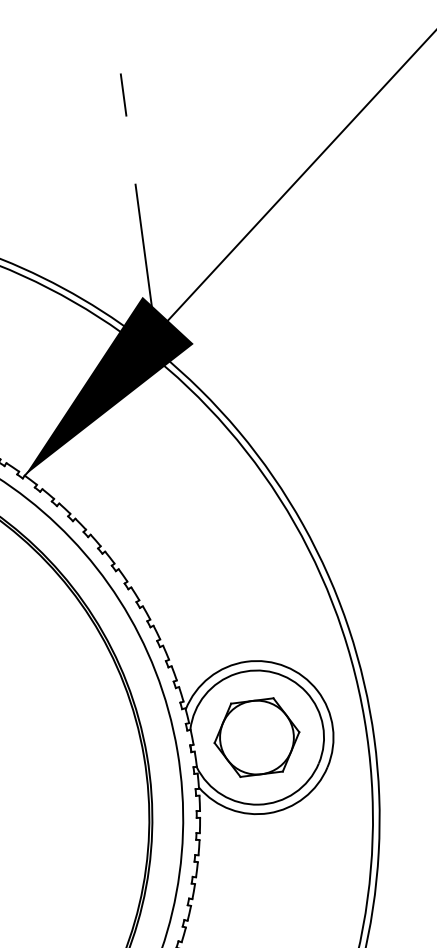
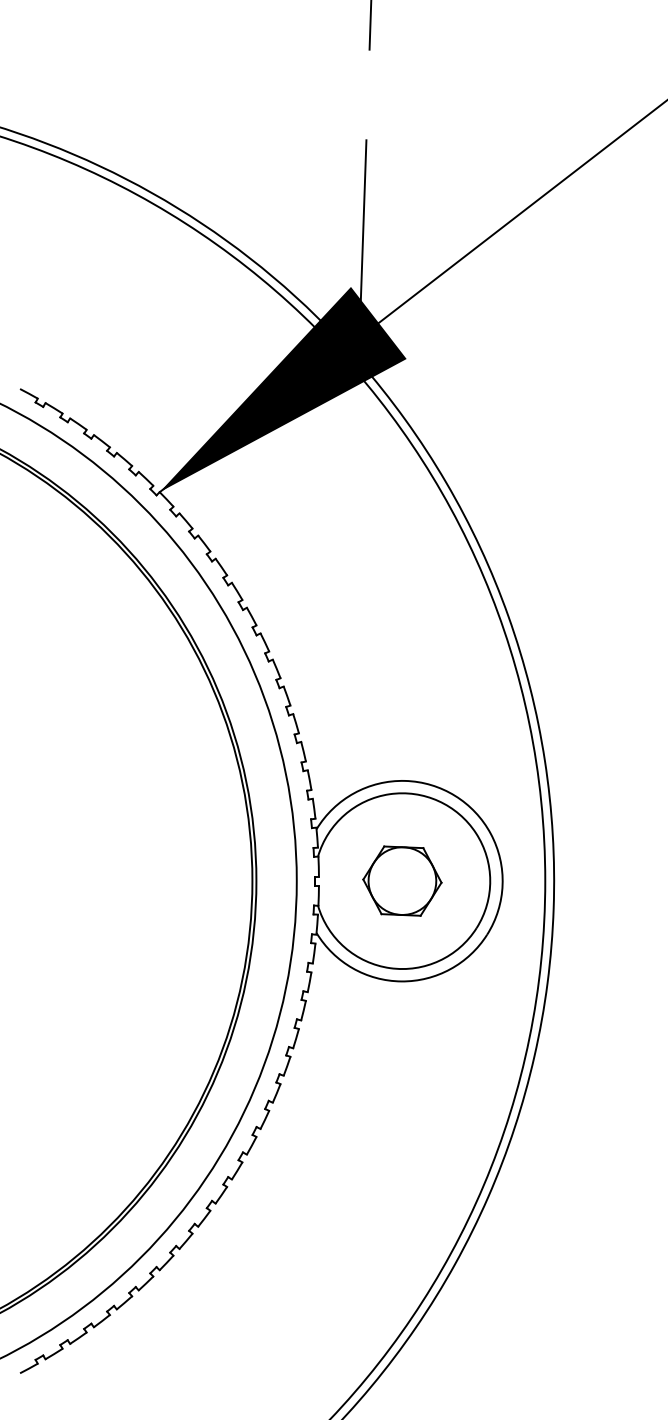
part: (256, 737) -> (402, 880), size x0.7

